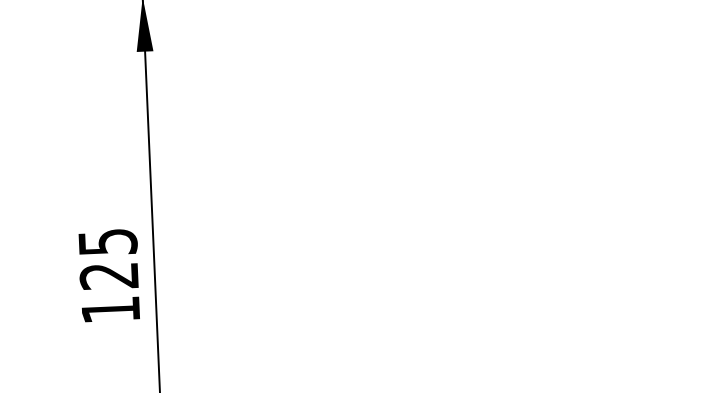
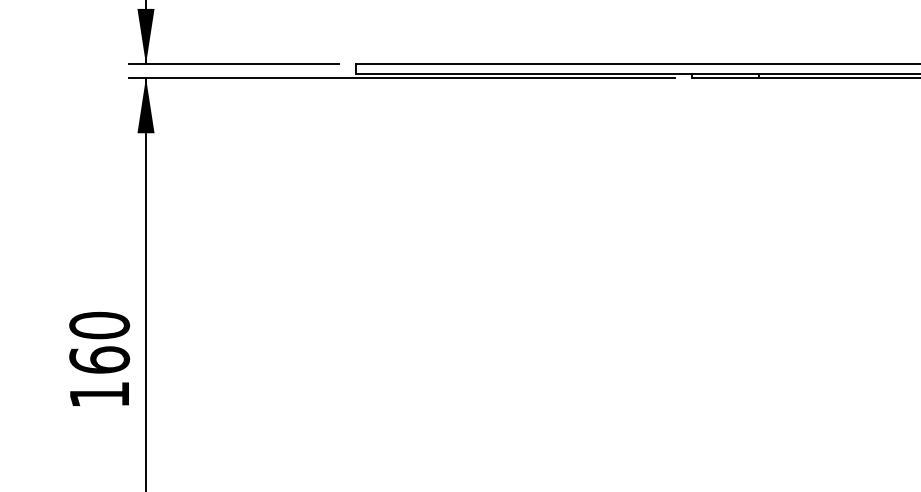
text: (108, 258) -> (99, 342), 125 -> 160

